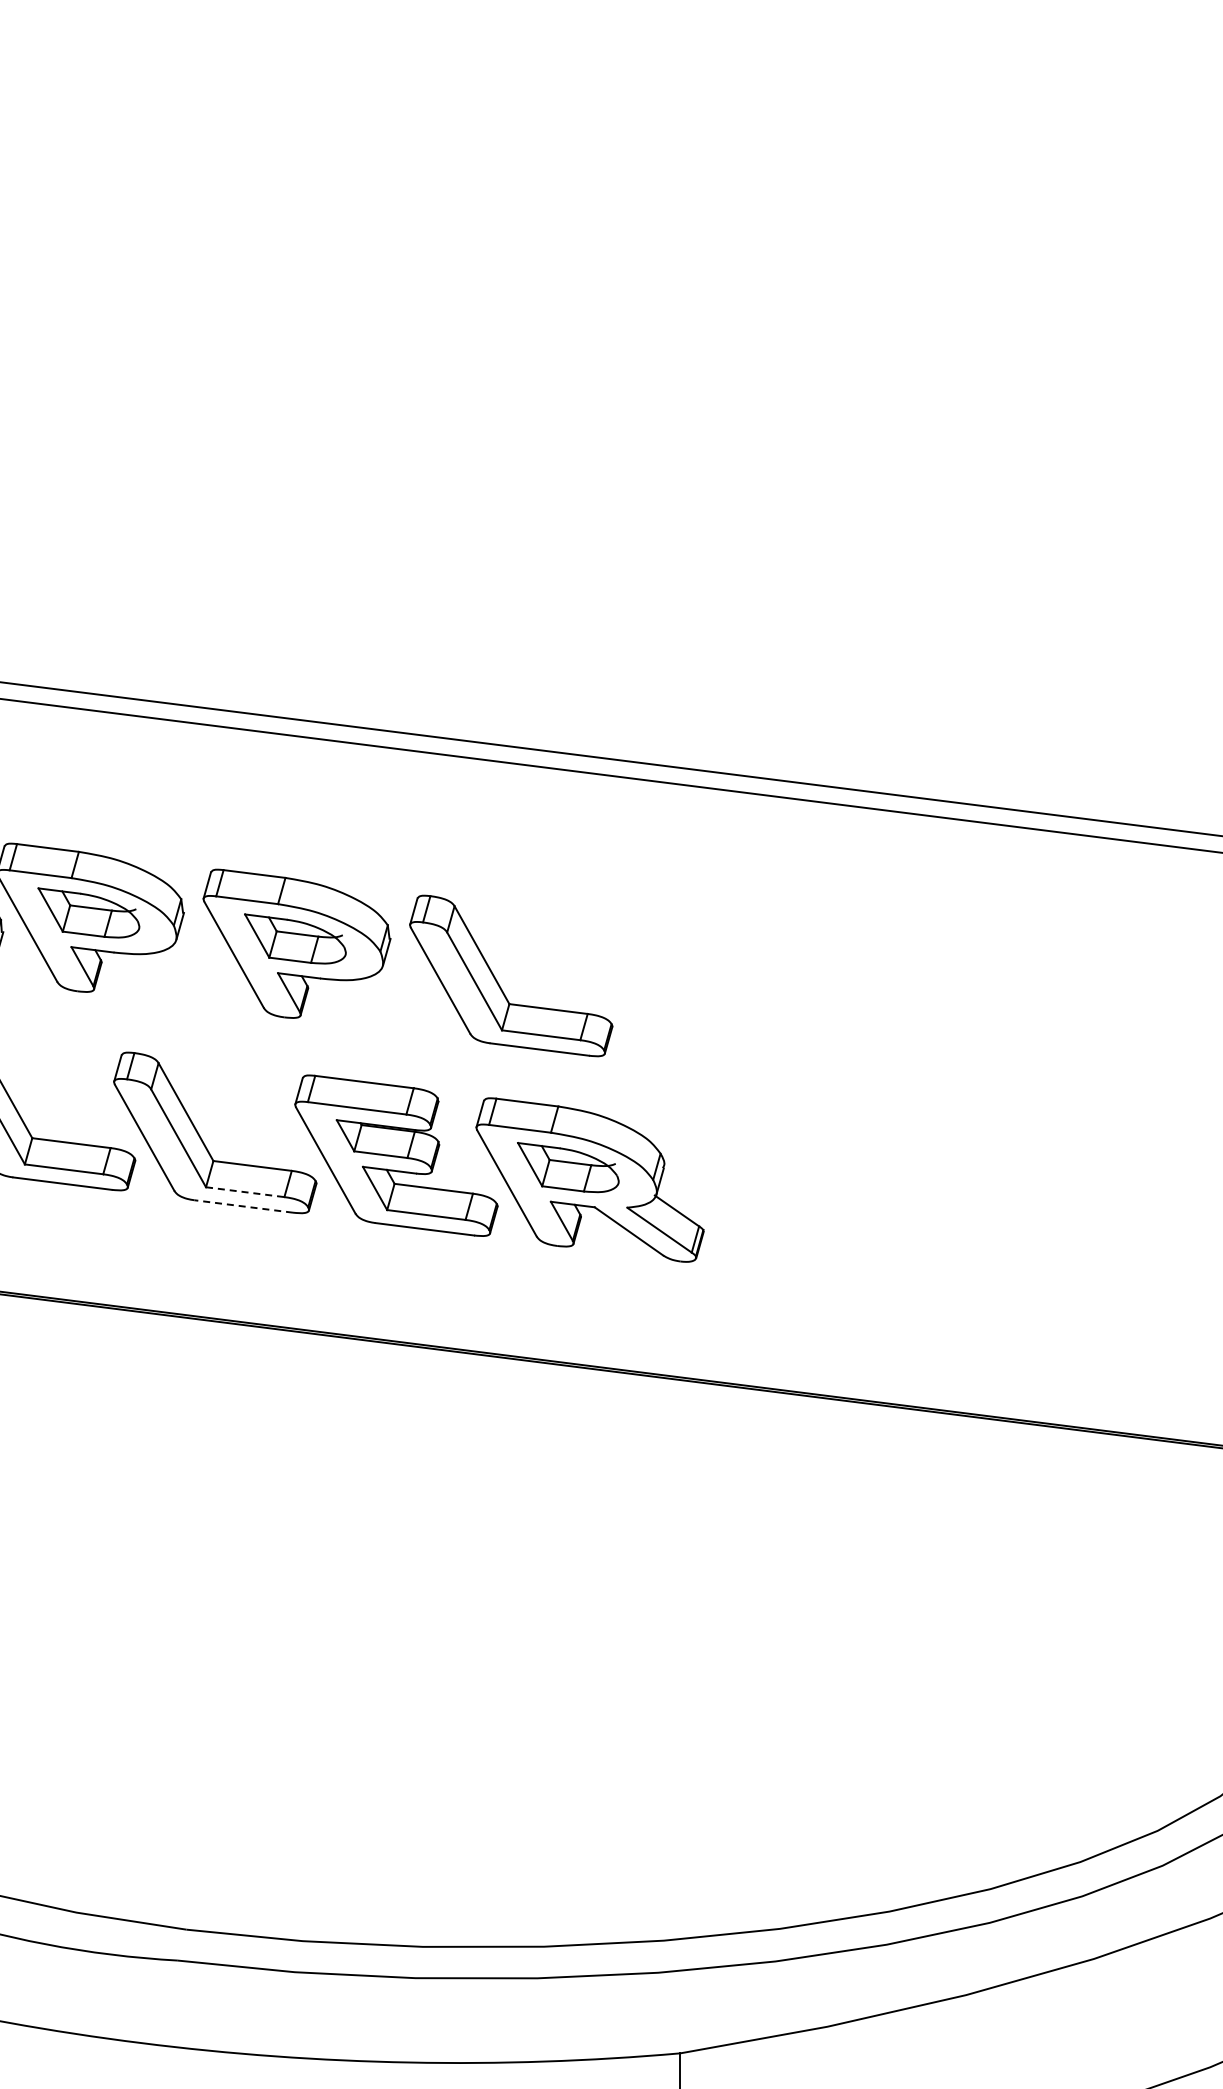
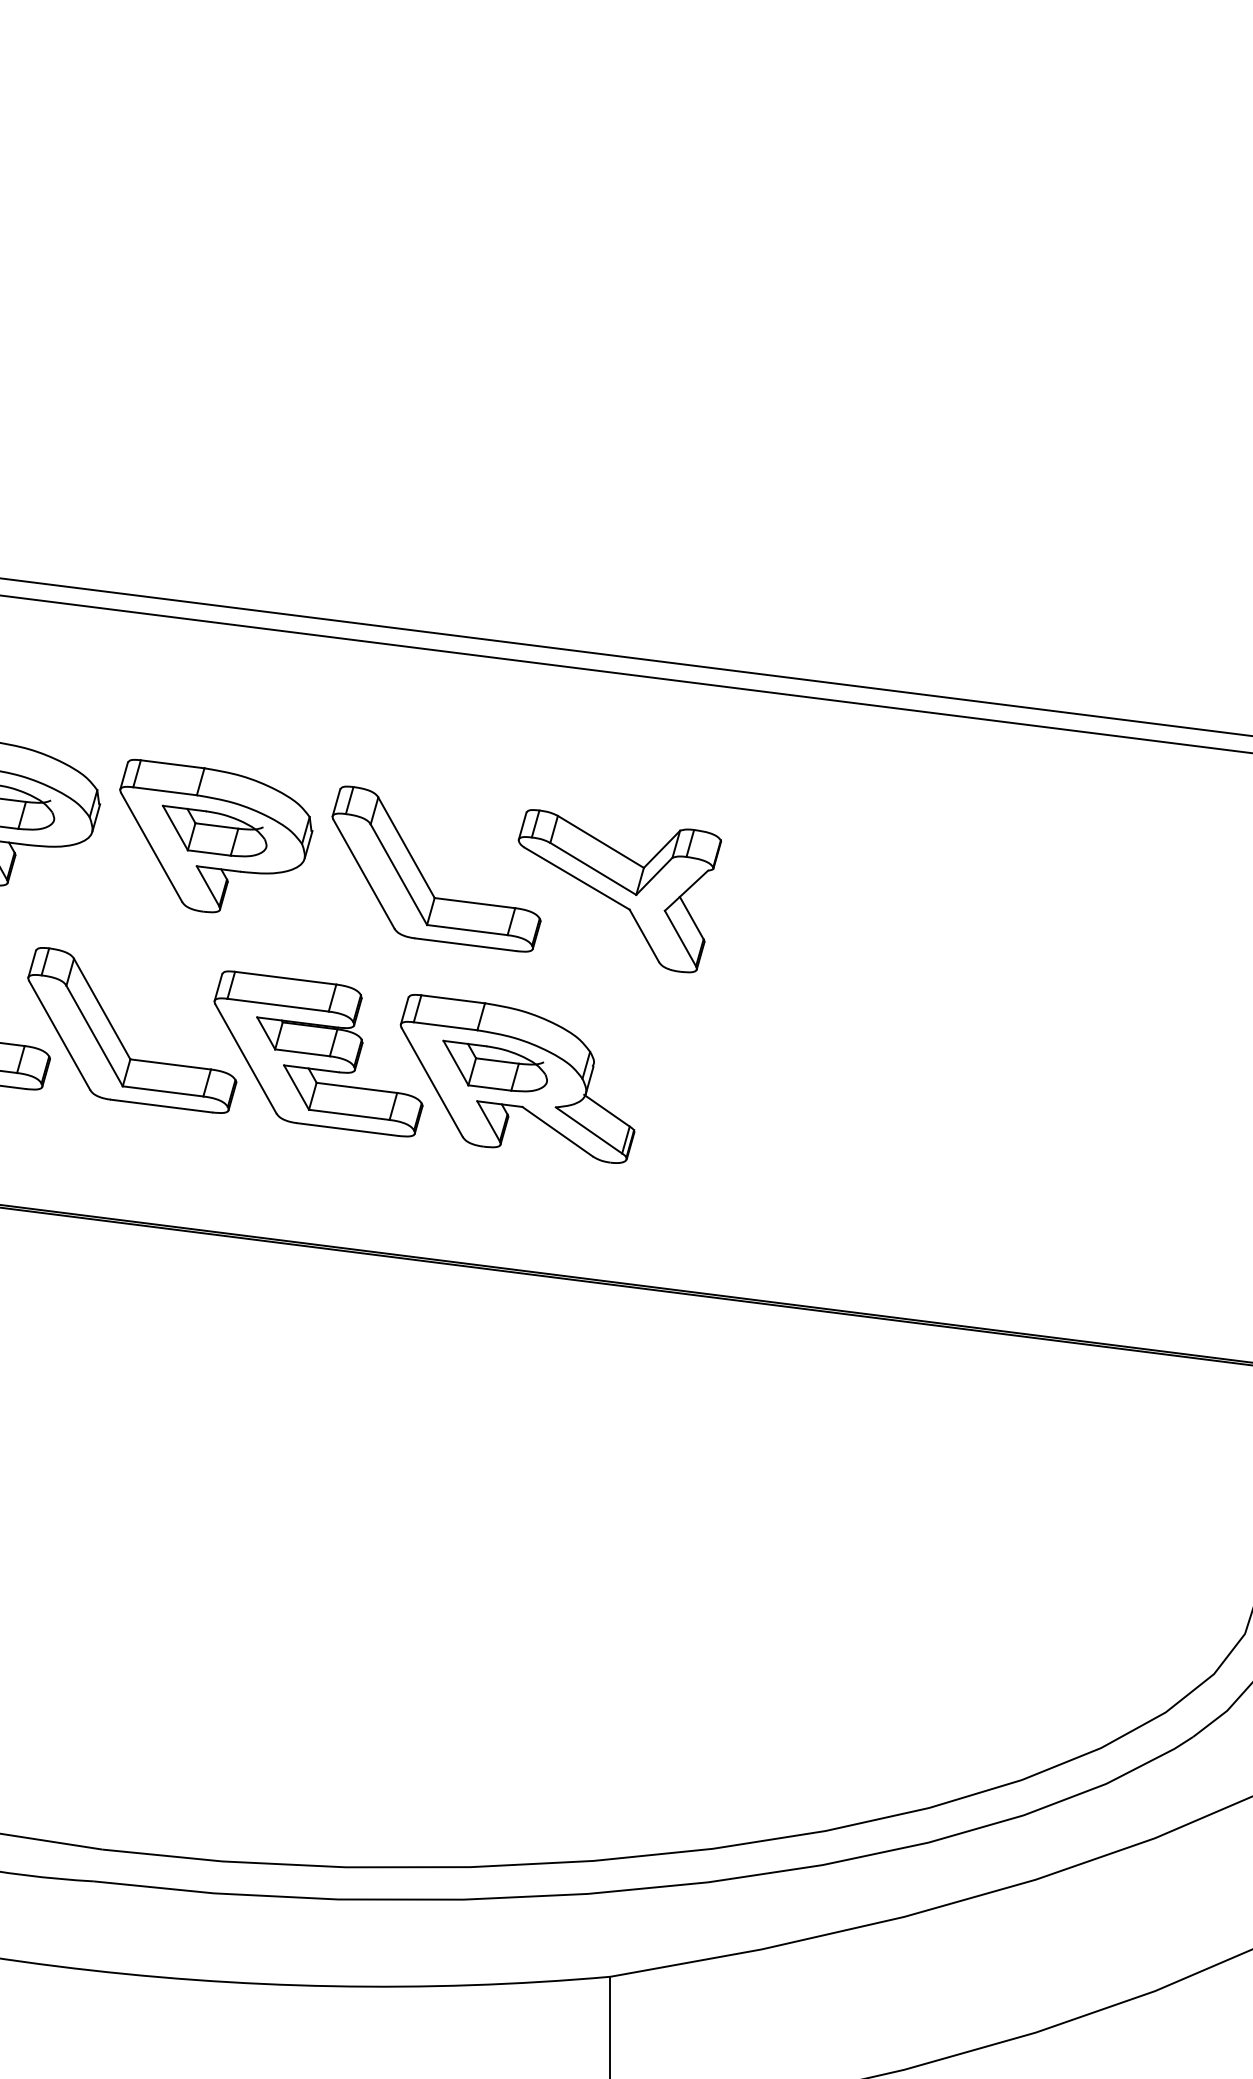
part: (689, 997) -> (619, 891), added
line: (245, 1192) -> (163, 1091), dashed -> solid
line: (243, 1206) -> (161, 1106), dashed -> solid

